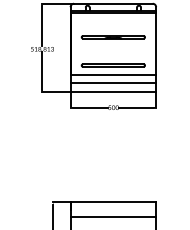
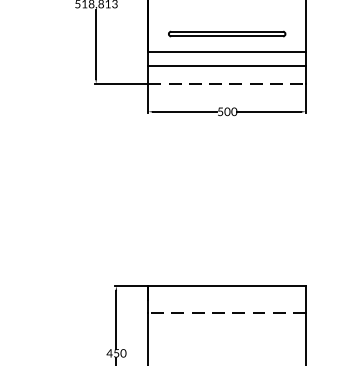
line: (113, 92) -> (227, 83), solid -> dashed
line: (113, 216) -> (227, 312), solid -> dashed

